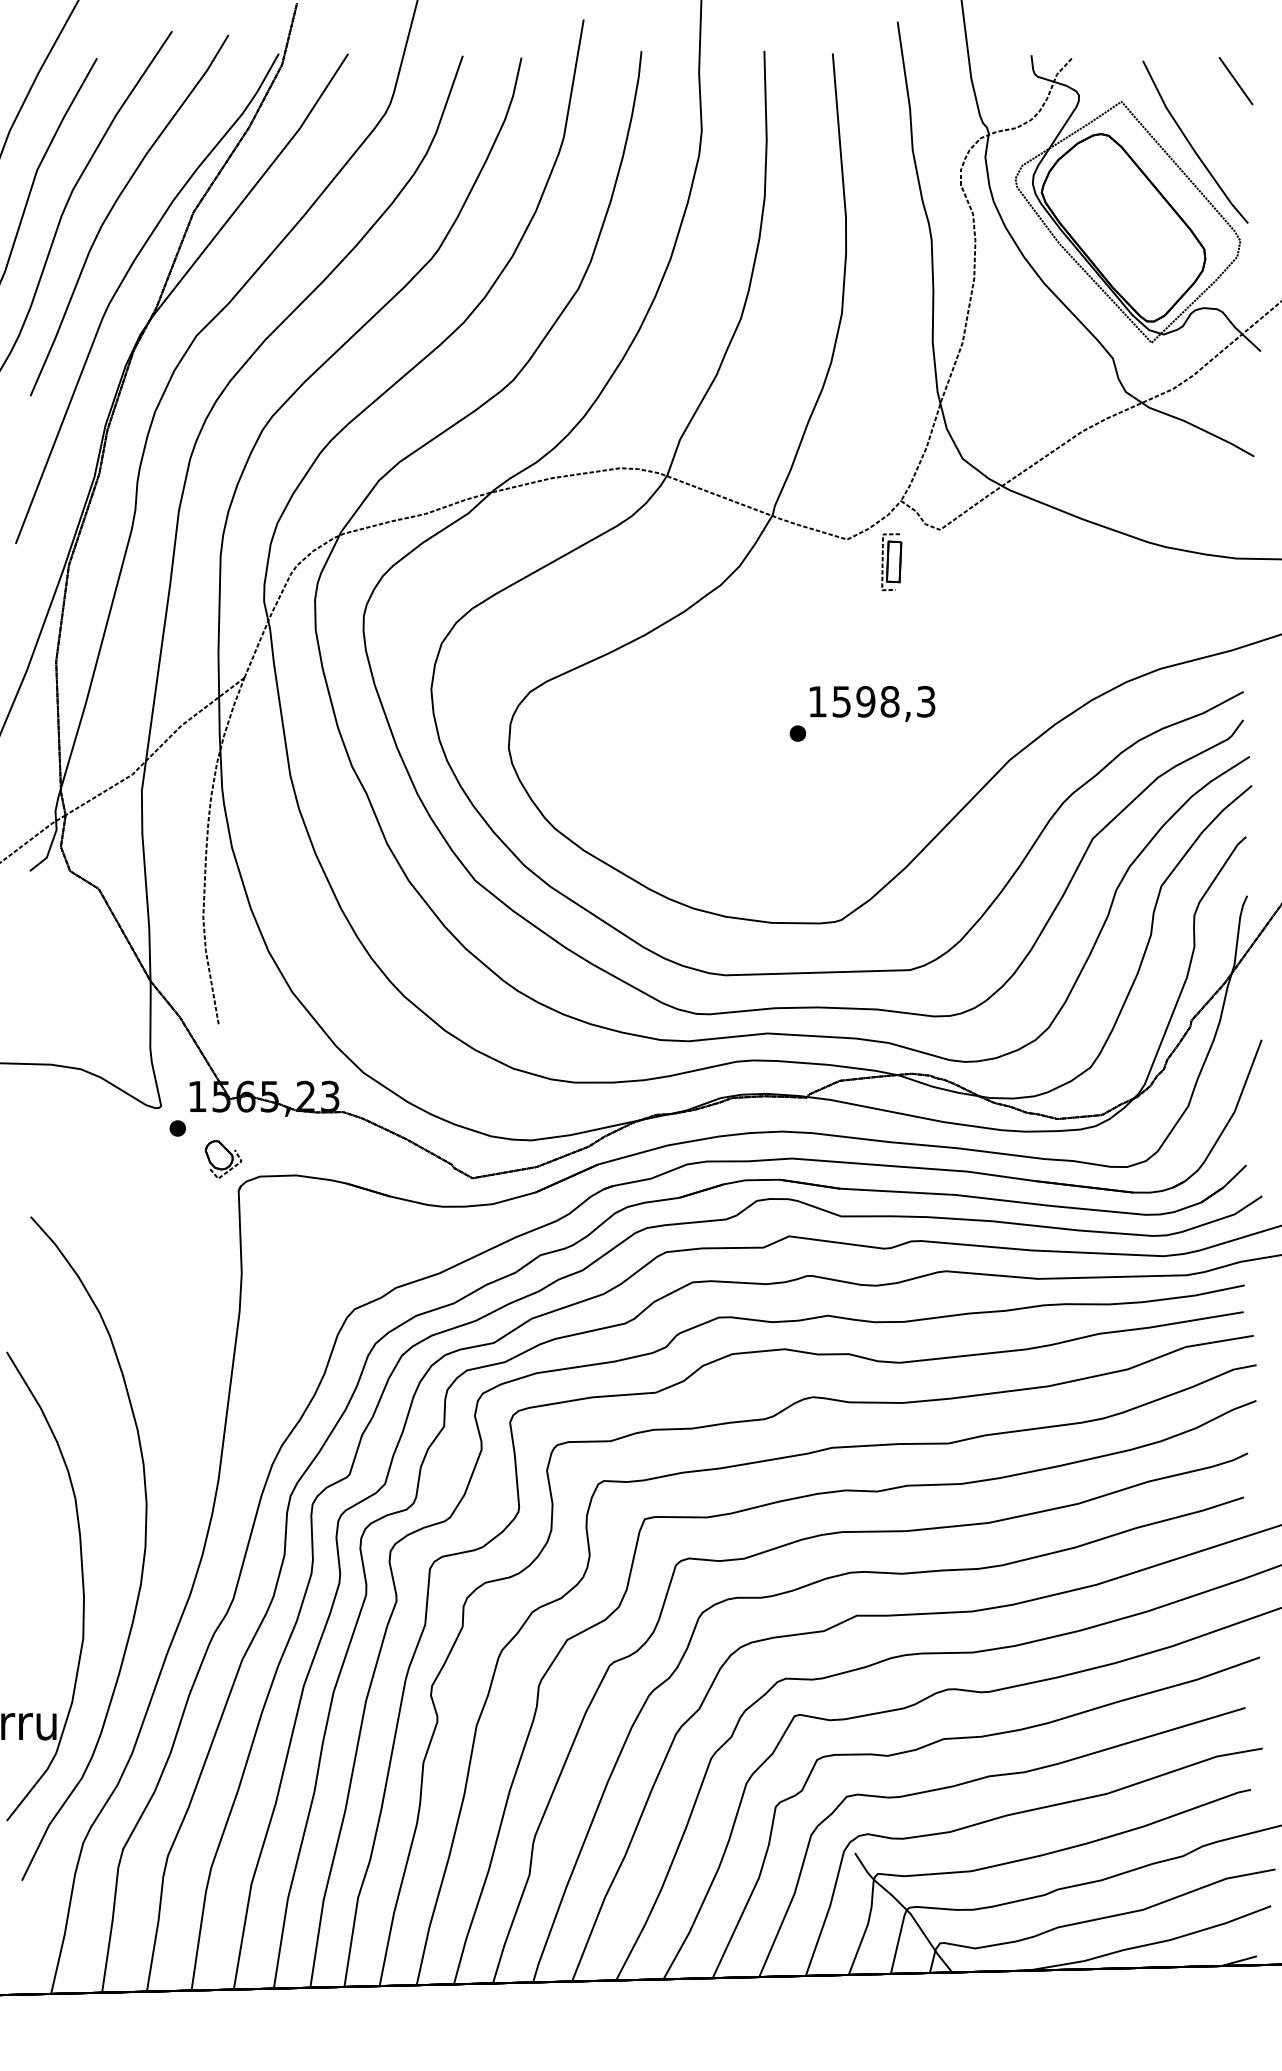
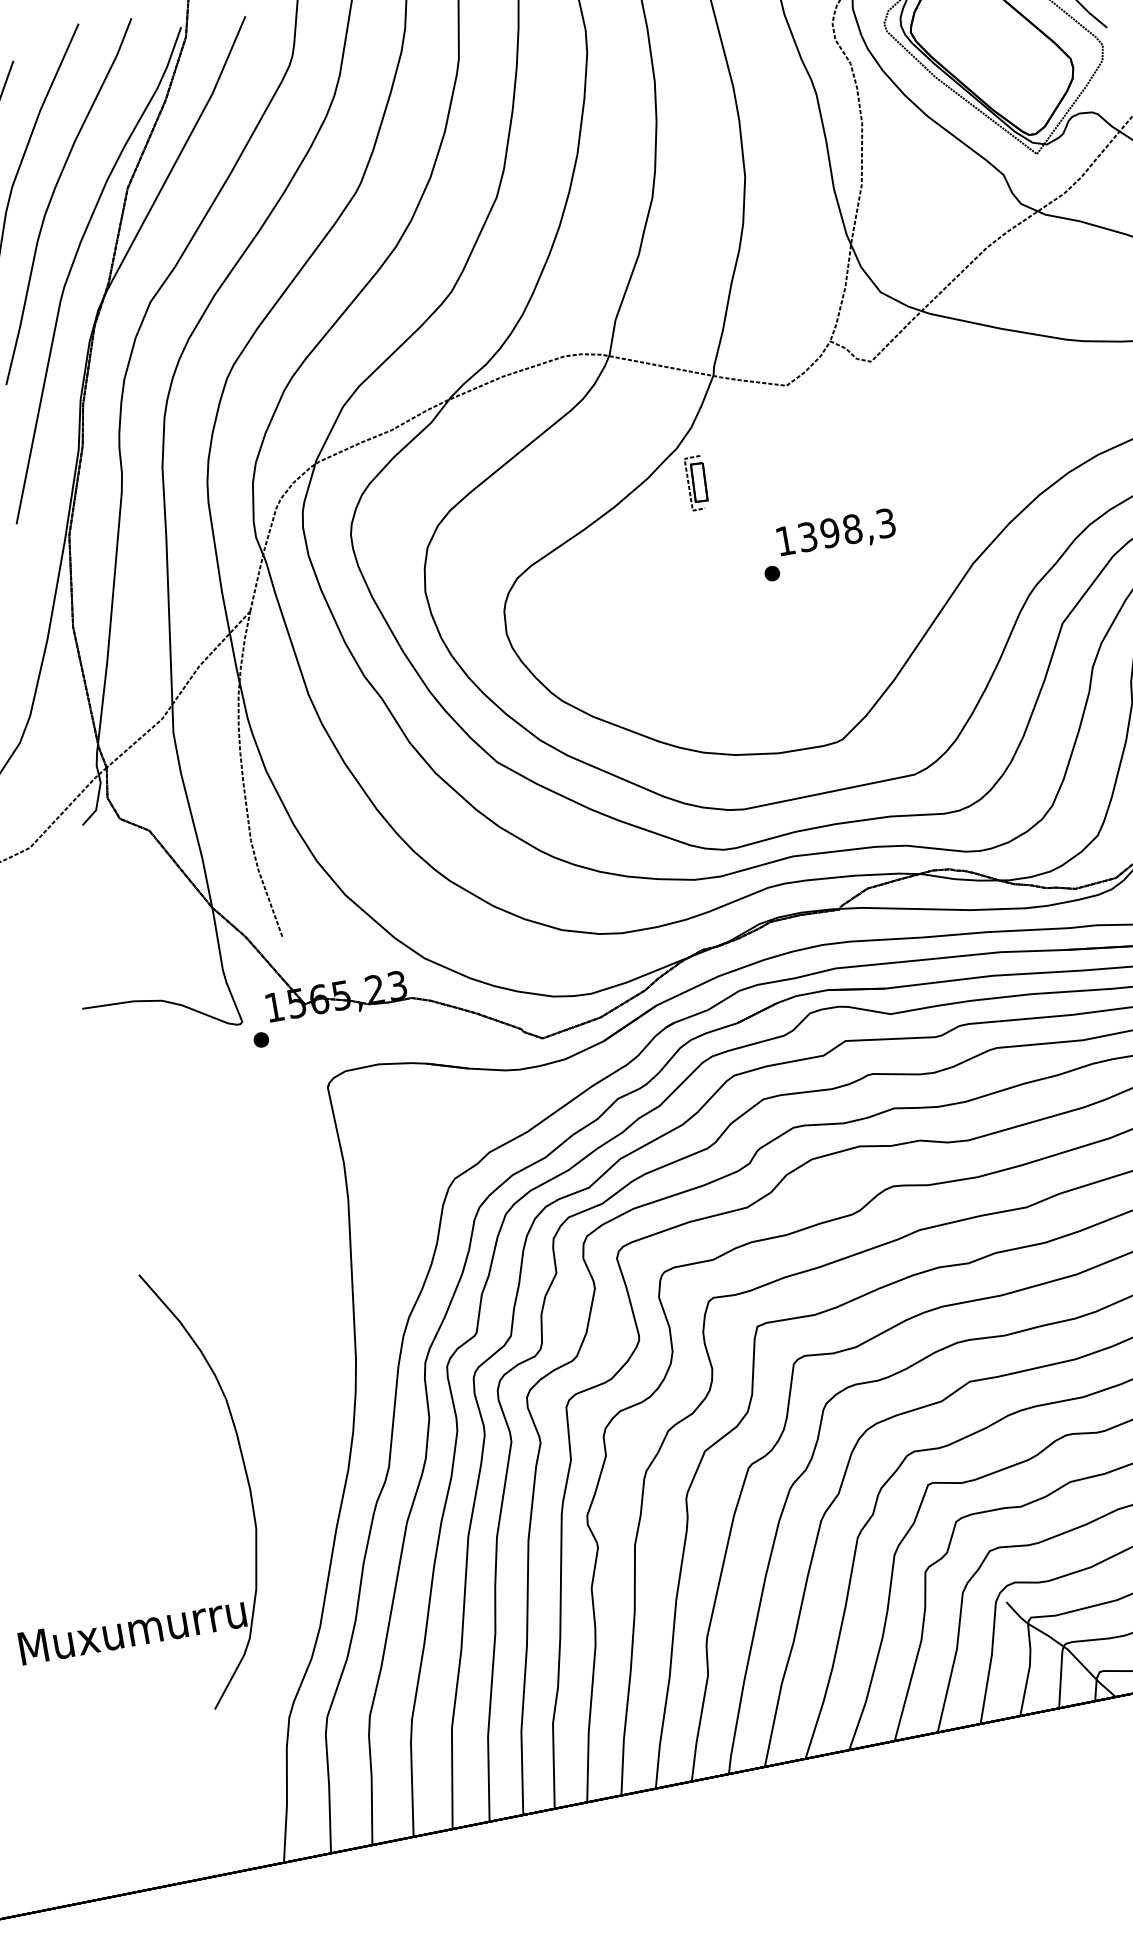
part: (891, 562) -> (696, 483), moved
text: (841, 701) -> (807, 536), 1598,3 -> 1398,3
part: (223, 1159) -> (308, 1061), removed
curve: (143, 1553) -> (298, 1439), removed

